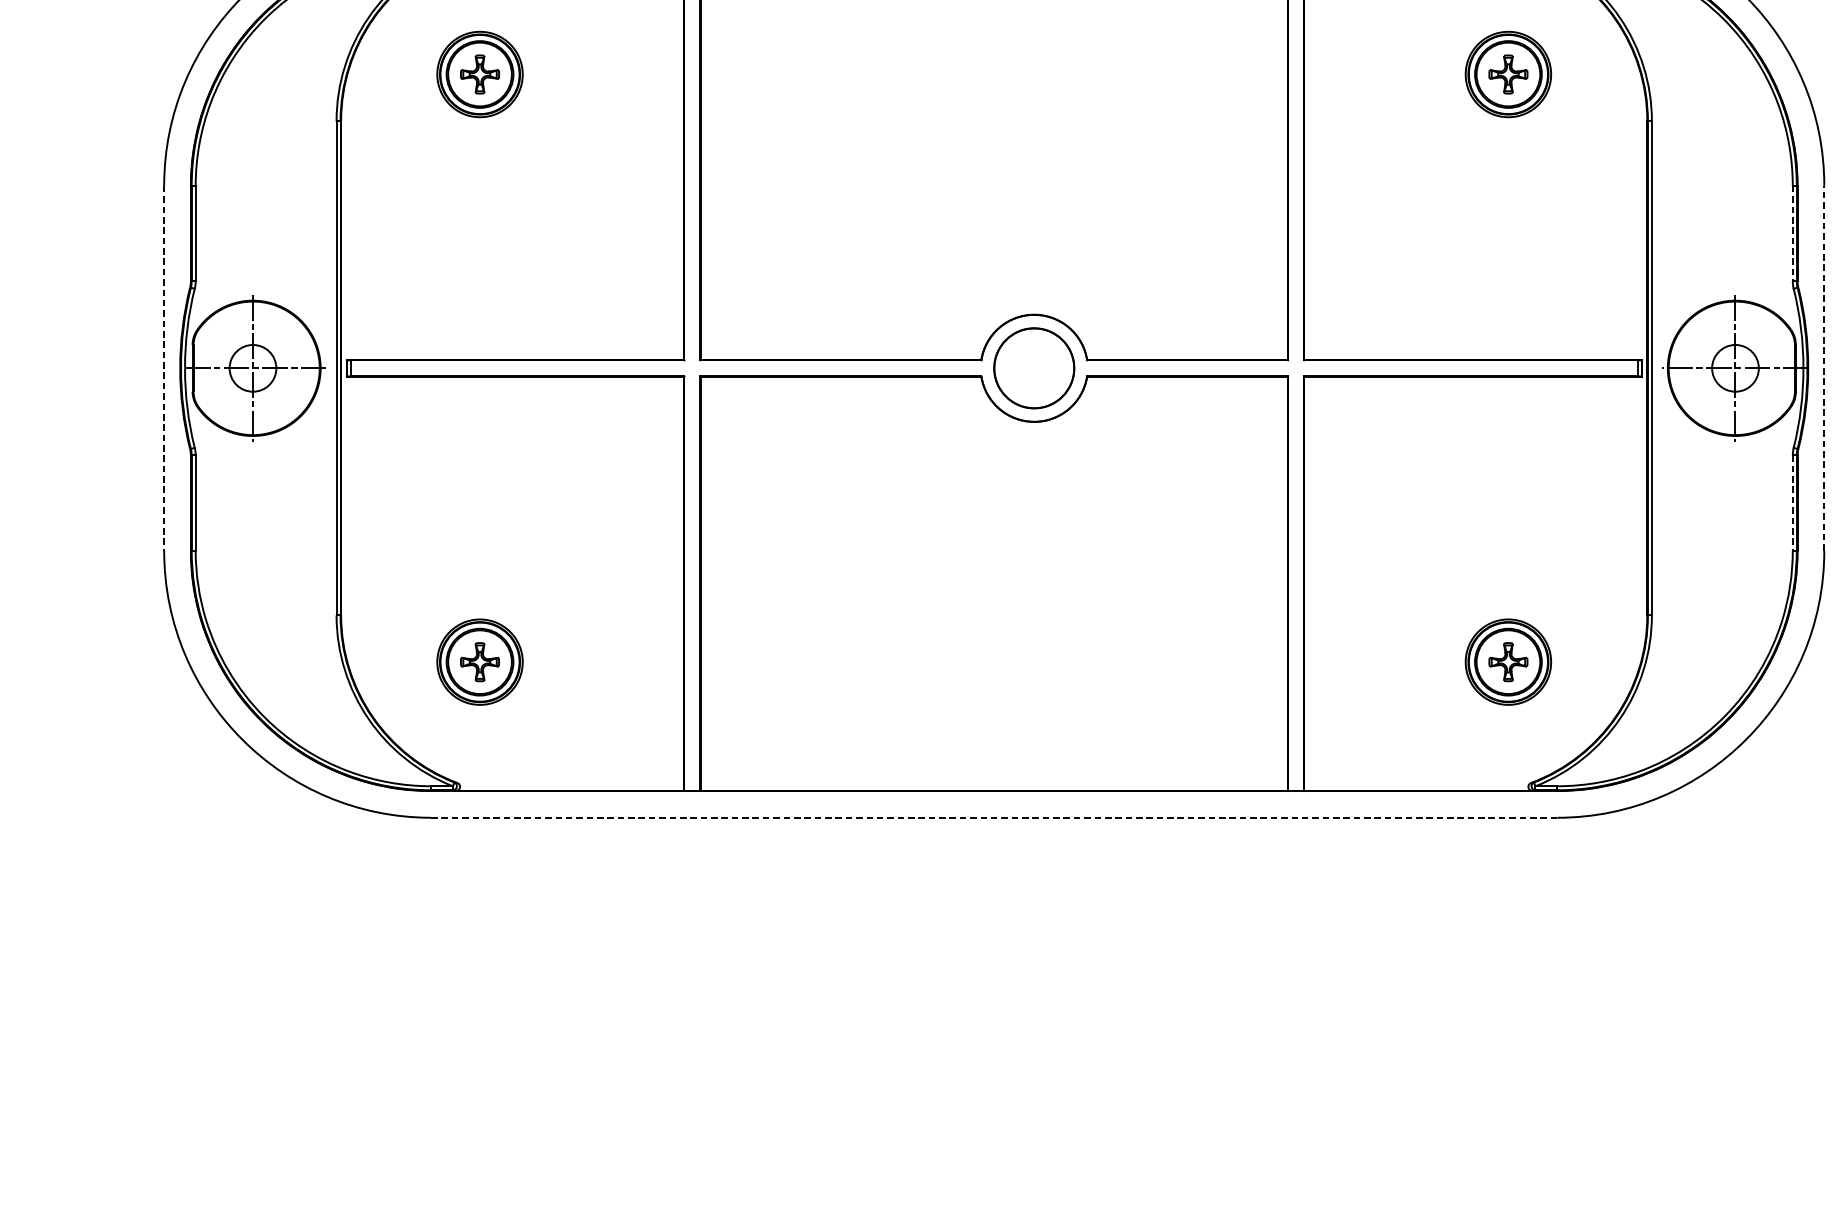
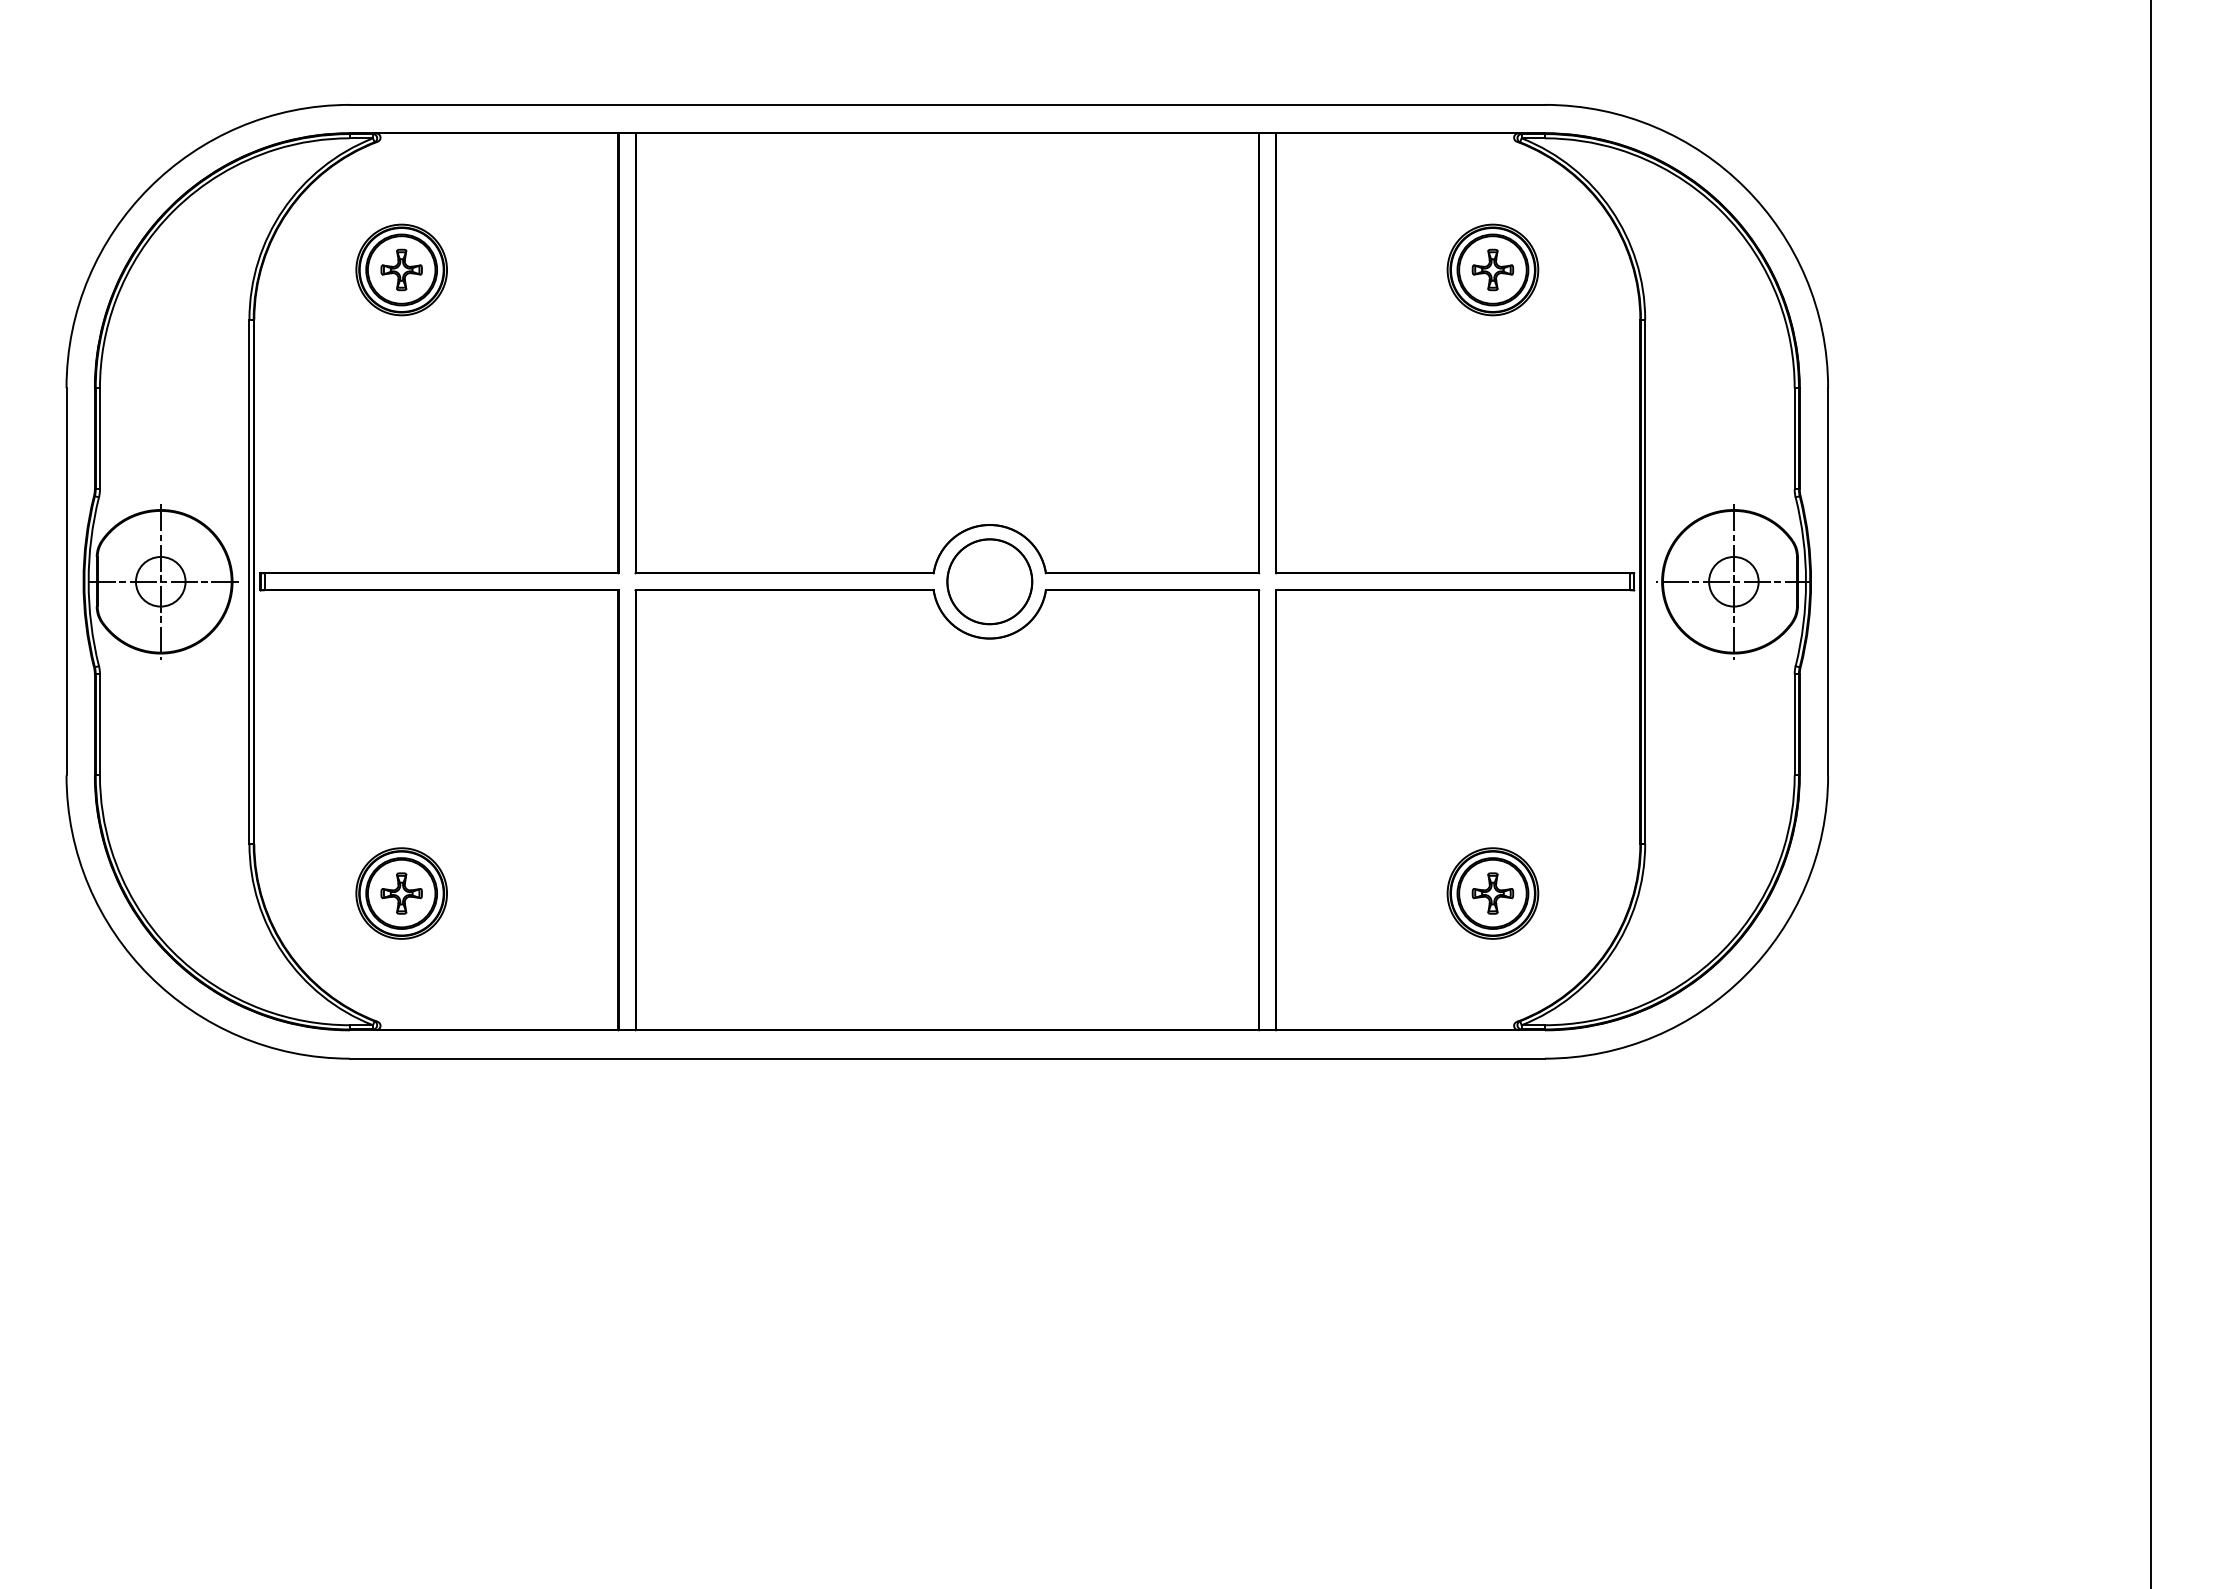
line: (1792, 233) -> (1794, 438), dashed -> solid
line: (164, 368) -> (66, 581), dashed -> solid
line: (1824, 368) -> (1828, 581), dashed -> solid
line: (1792, 502) -> (1794, 724), dashed -> solid
line: (994, 817) -> (947, 1058), dashed -> solid

